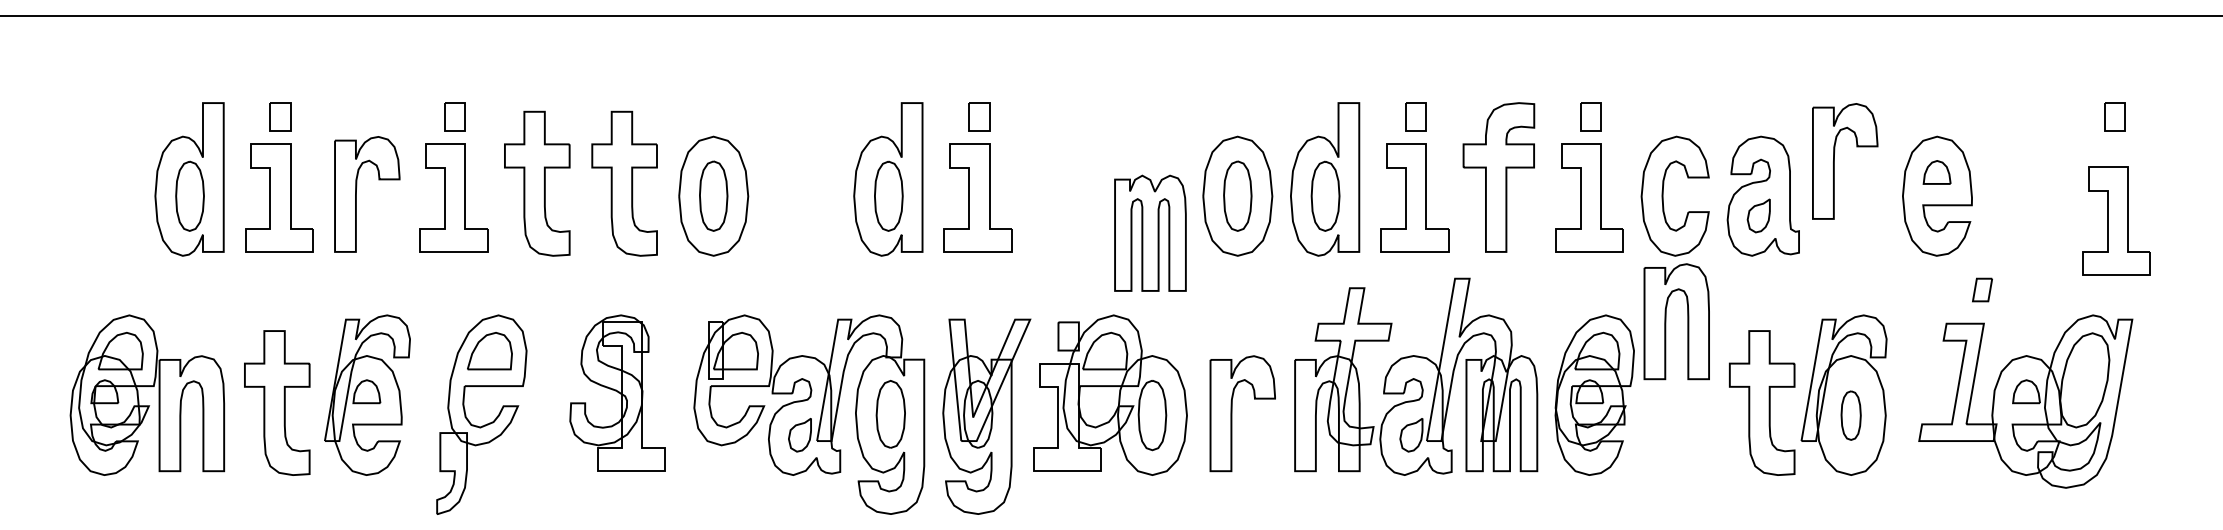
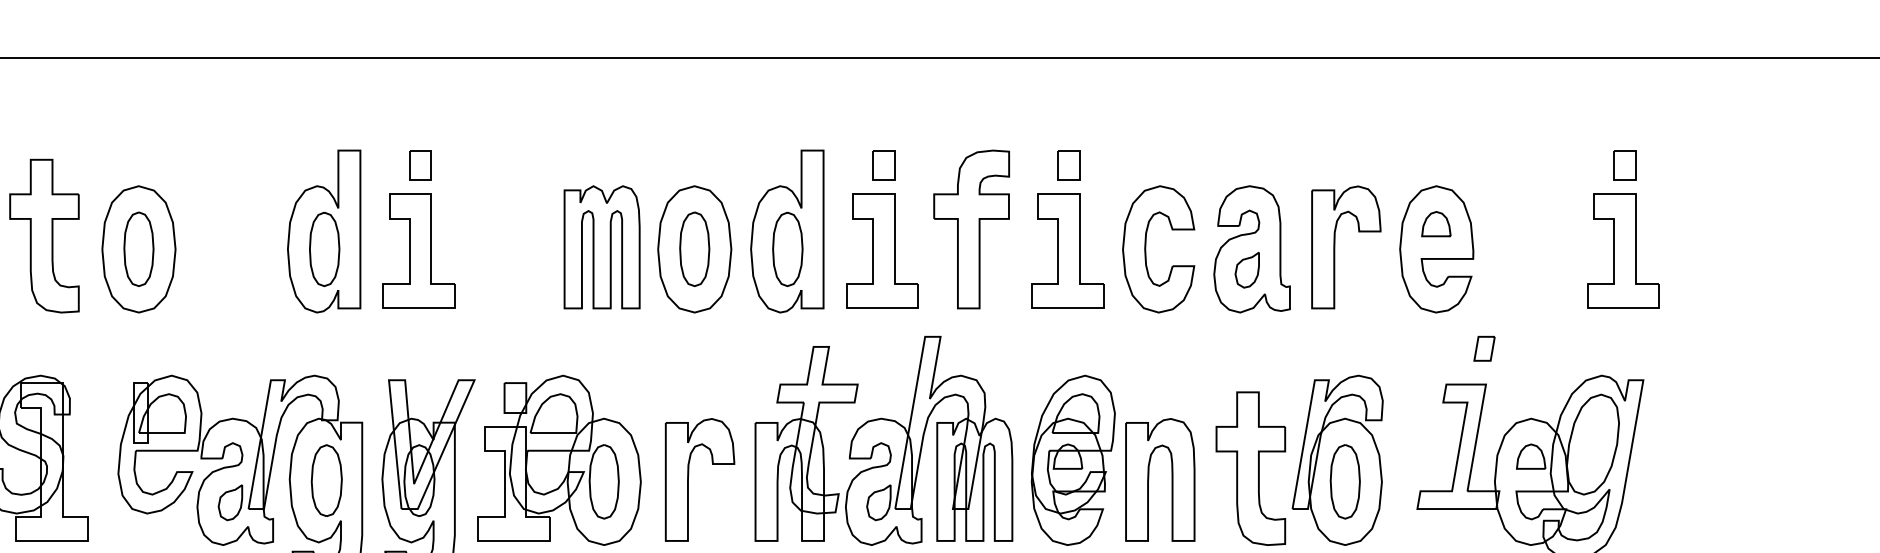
part: (1834, 161) -> (1334, 247), moved
part: (2116, 220) -> (1623, 250), moved
part: (1150, 232) -> (602, 246), moved
part: (1666, 321) -> (1149, 479), moved
part: (1850, 415) -> (1344, 481), size x1.43

